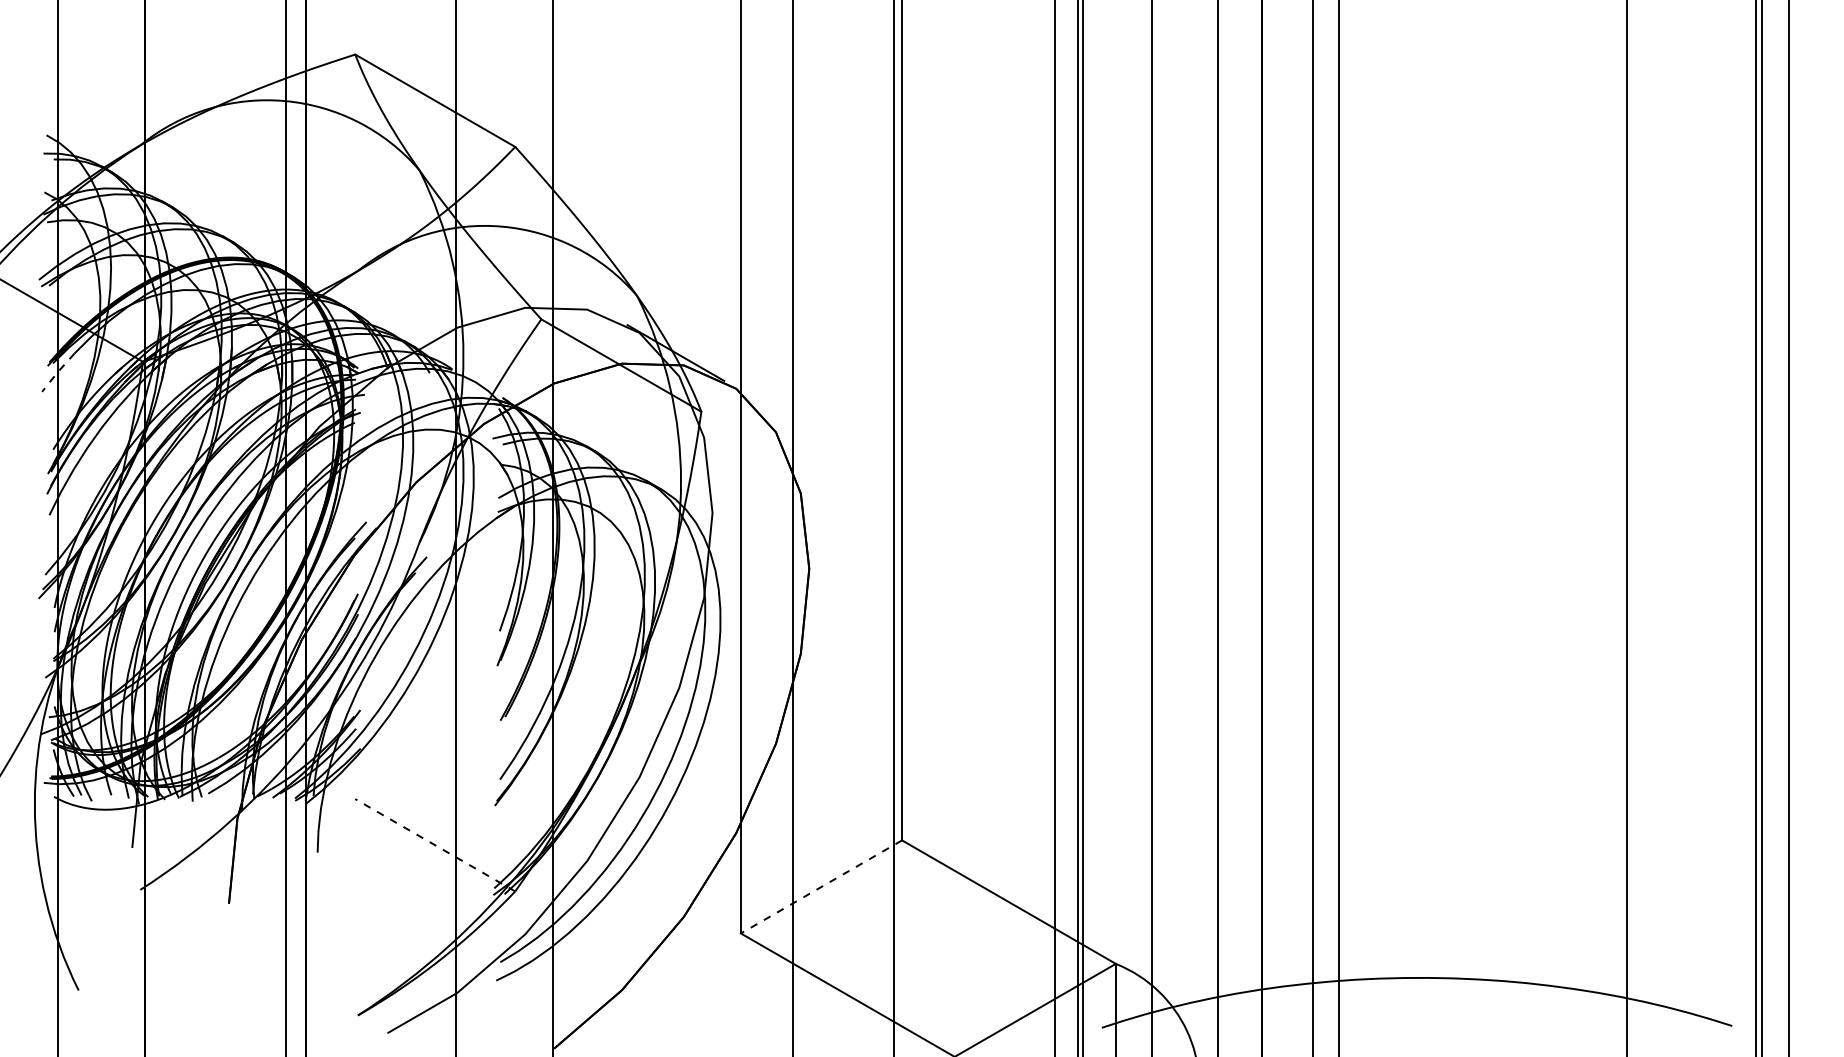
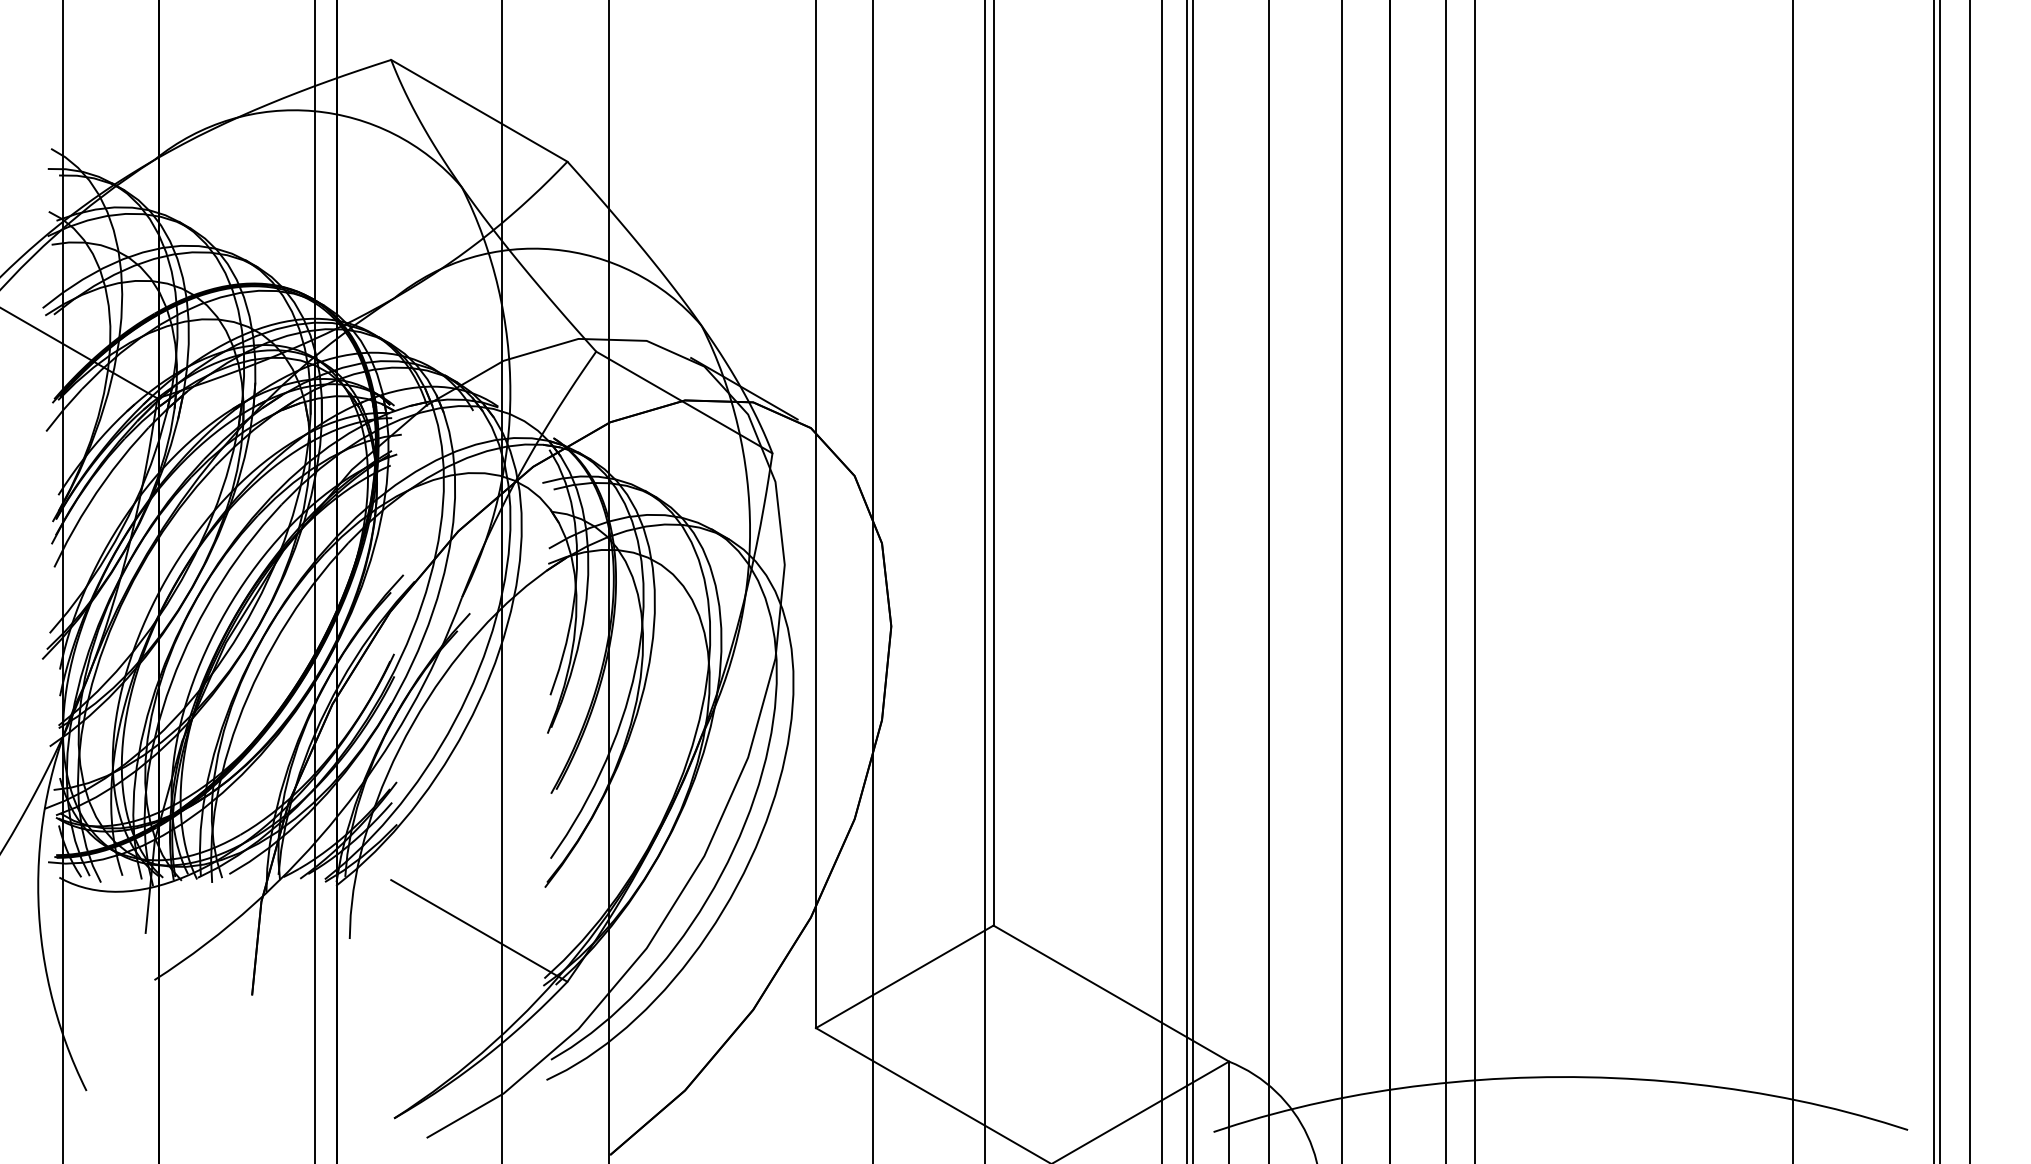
line: (57, 371) -> (63, 409), dashed -> solid
line: (435, 844) -> (479, 930), dashed -> solid
line: (821, 886) -> (904, 976), dashed -> solid

